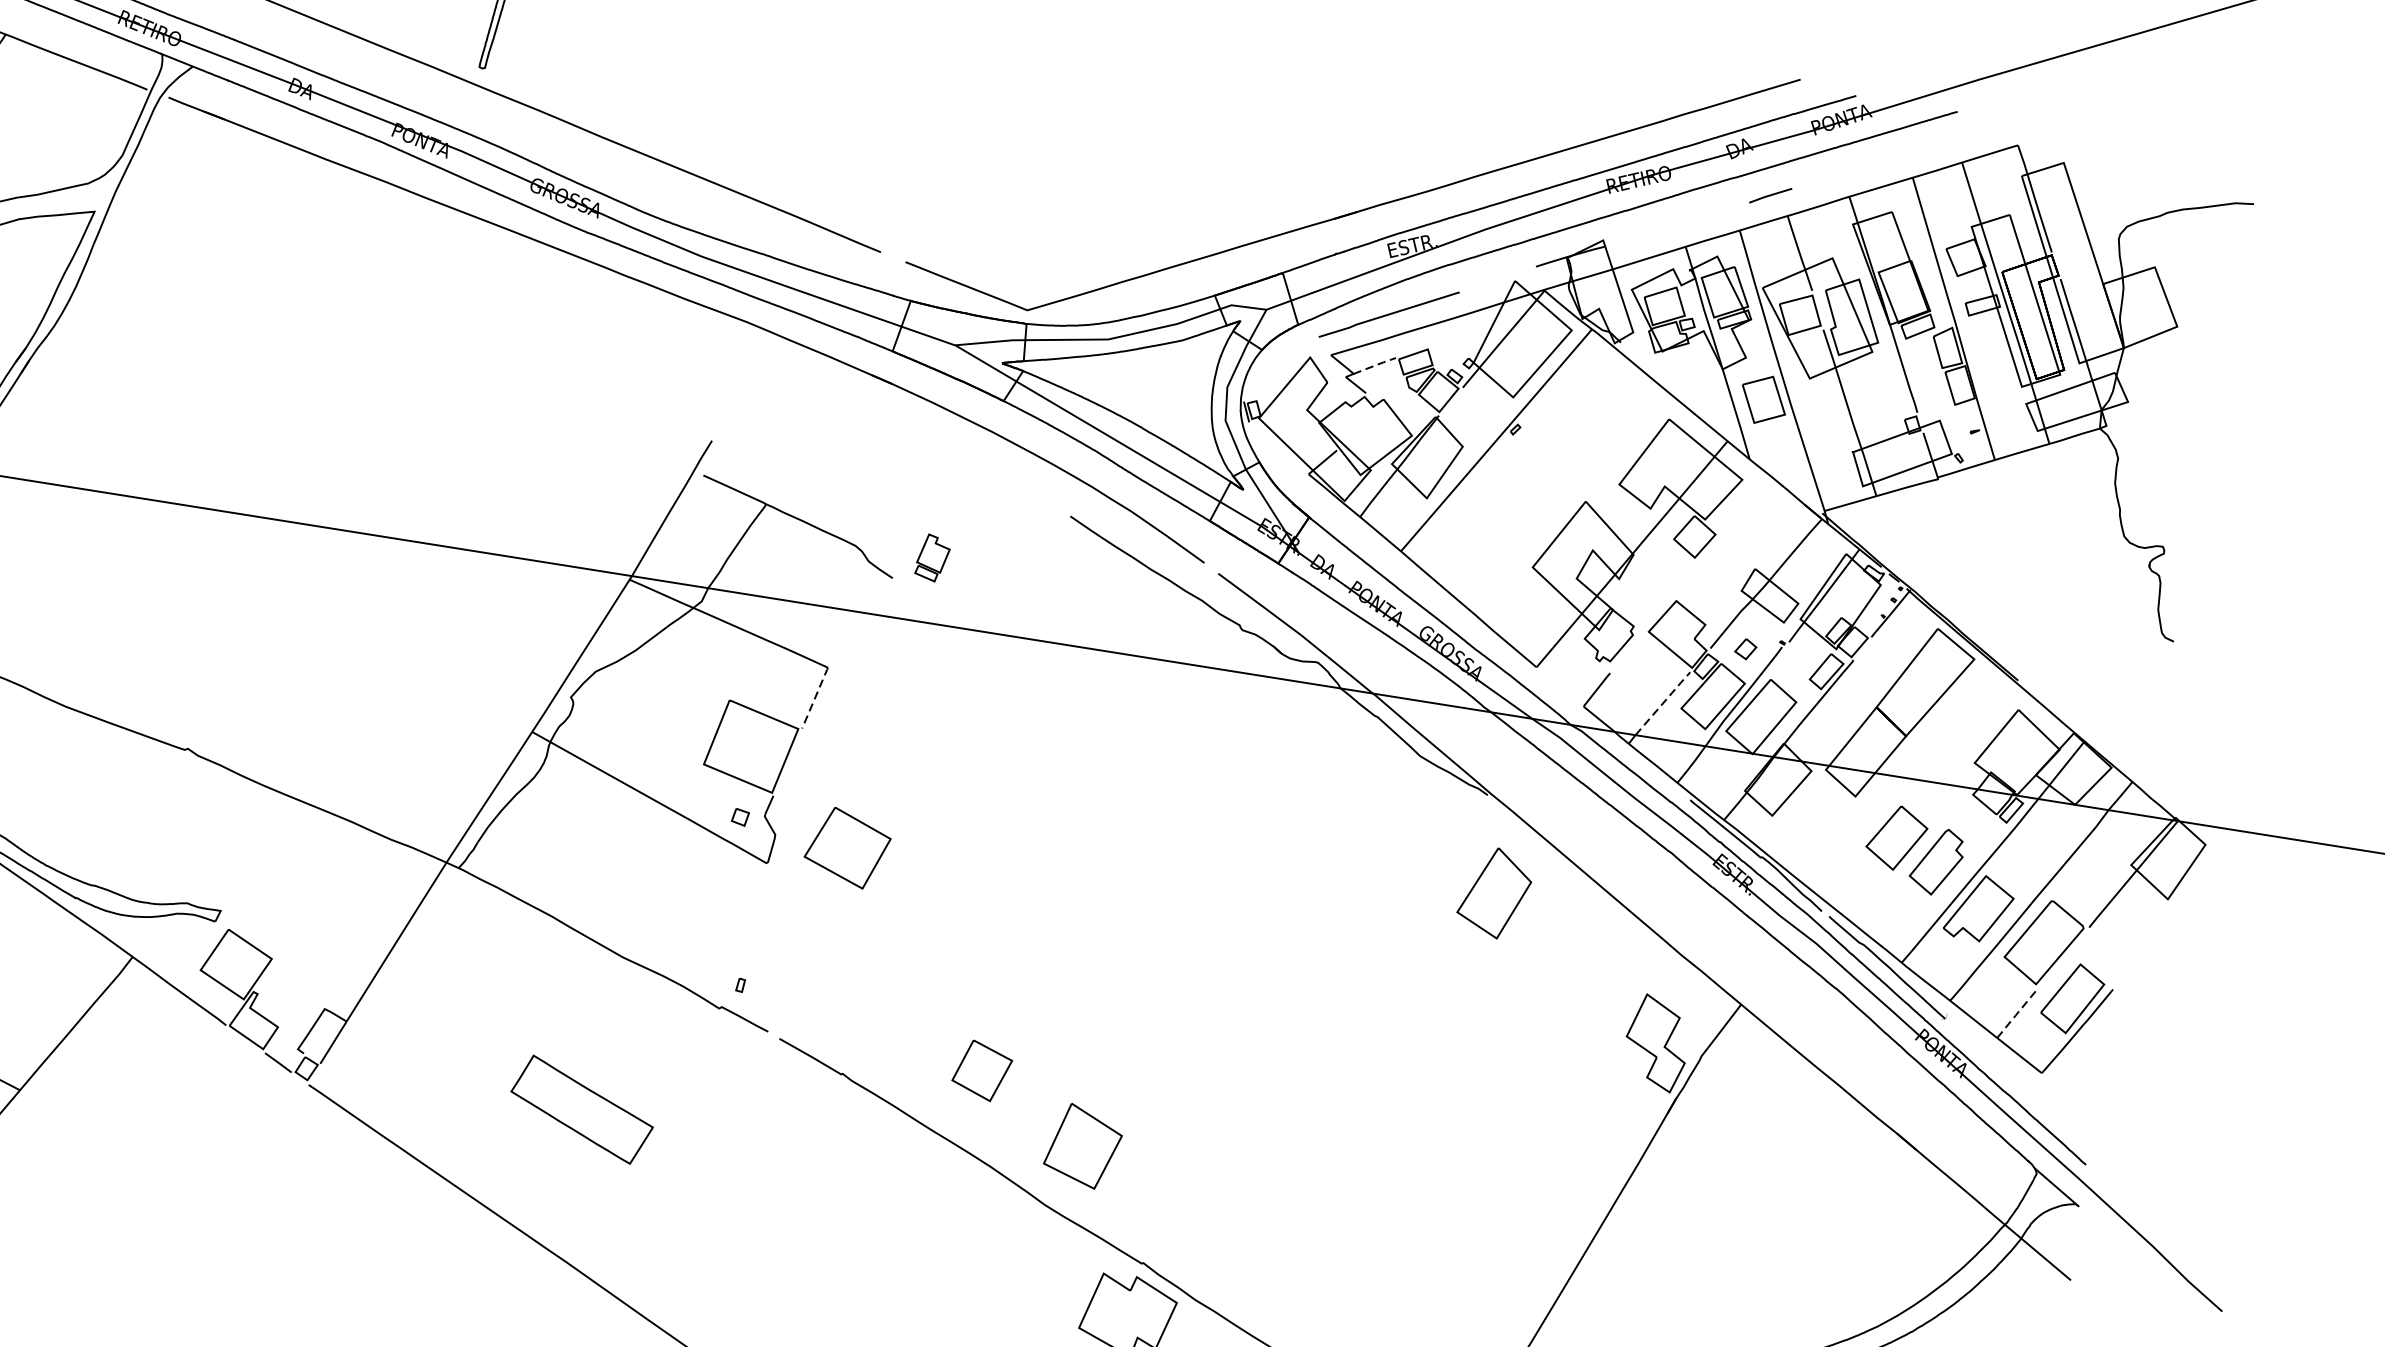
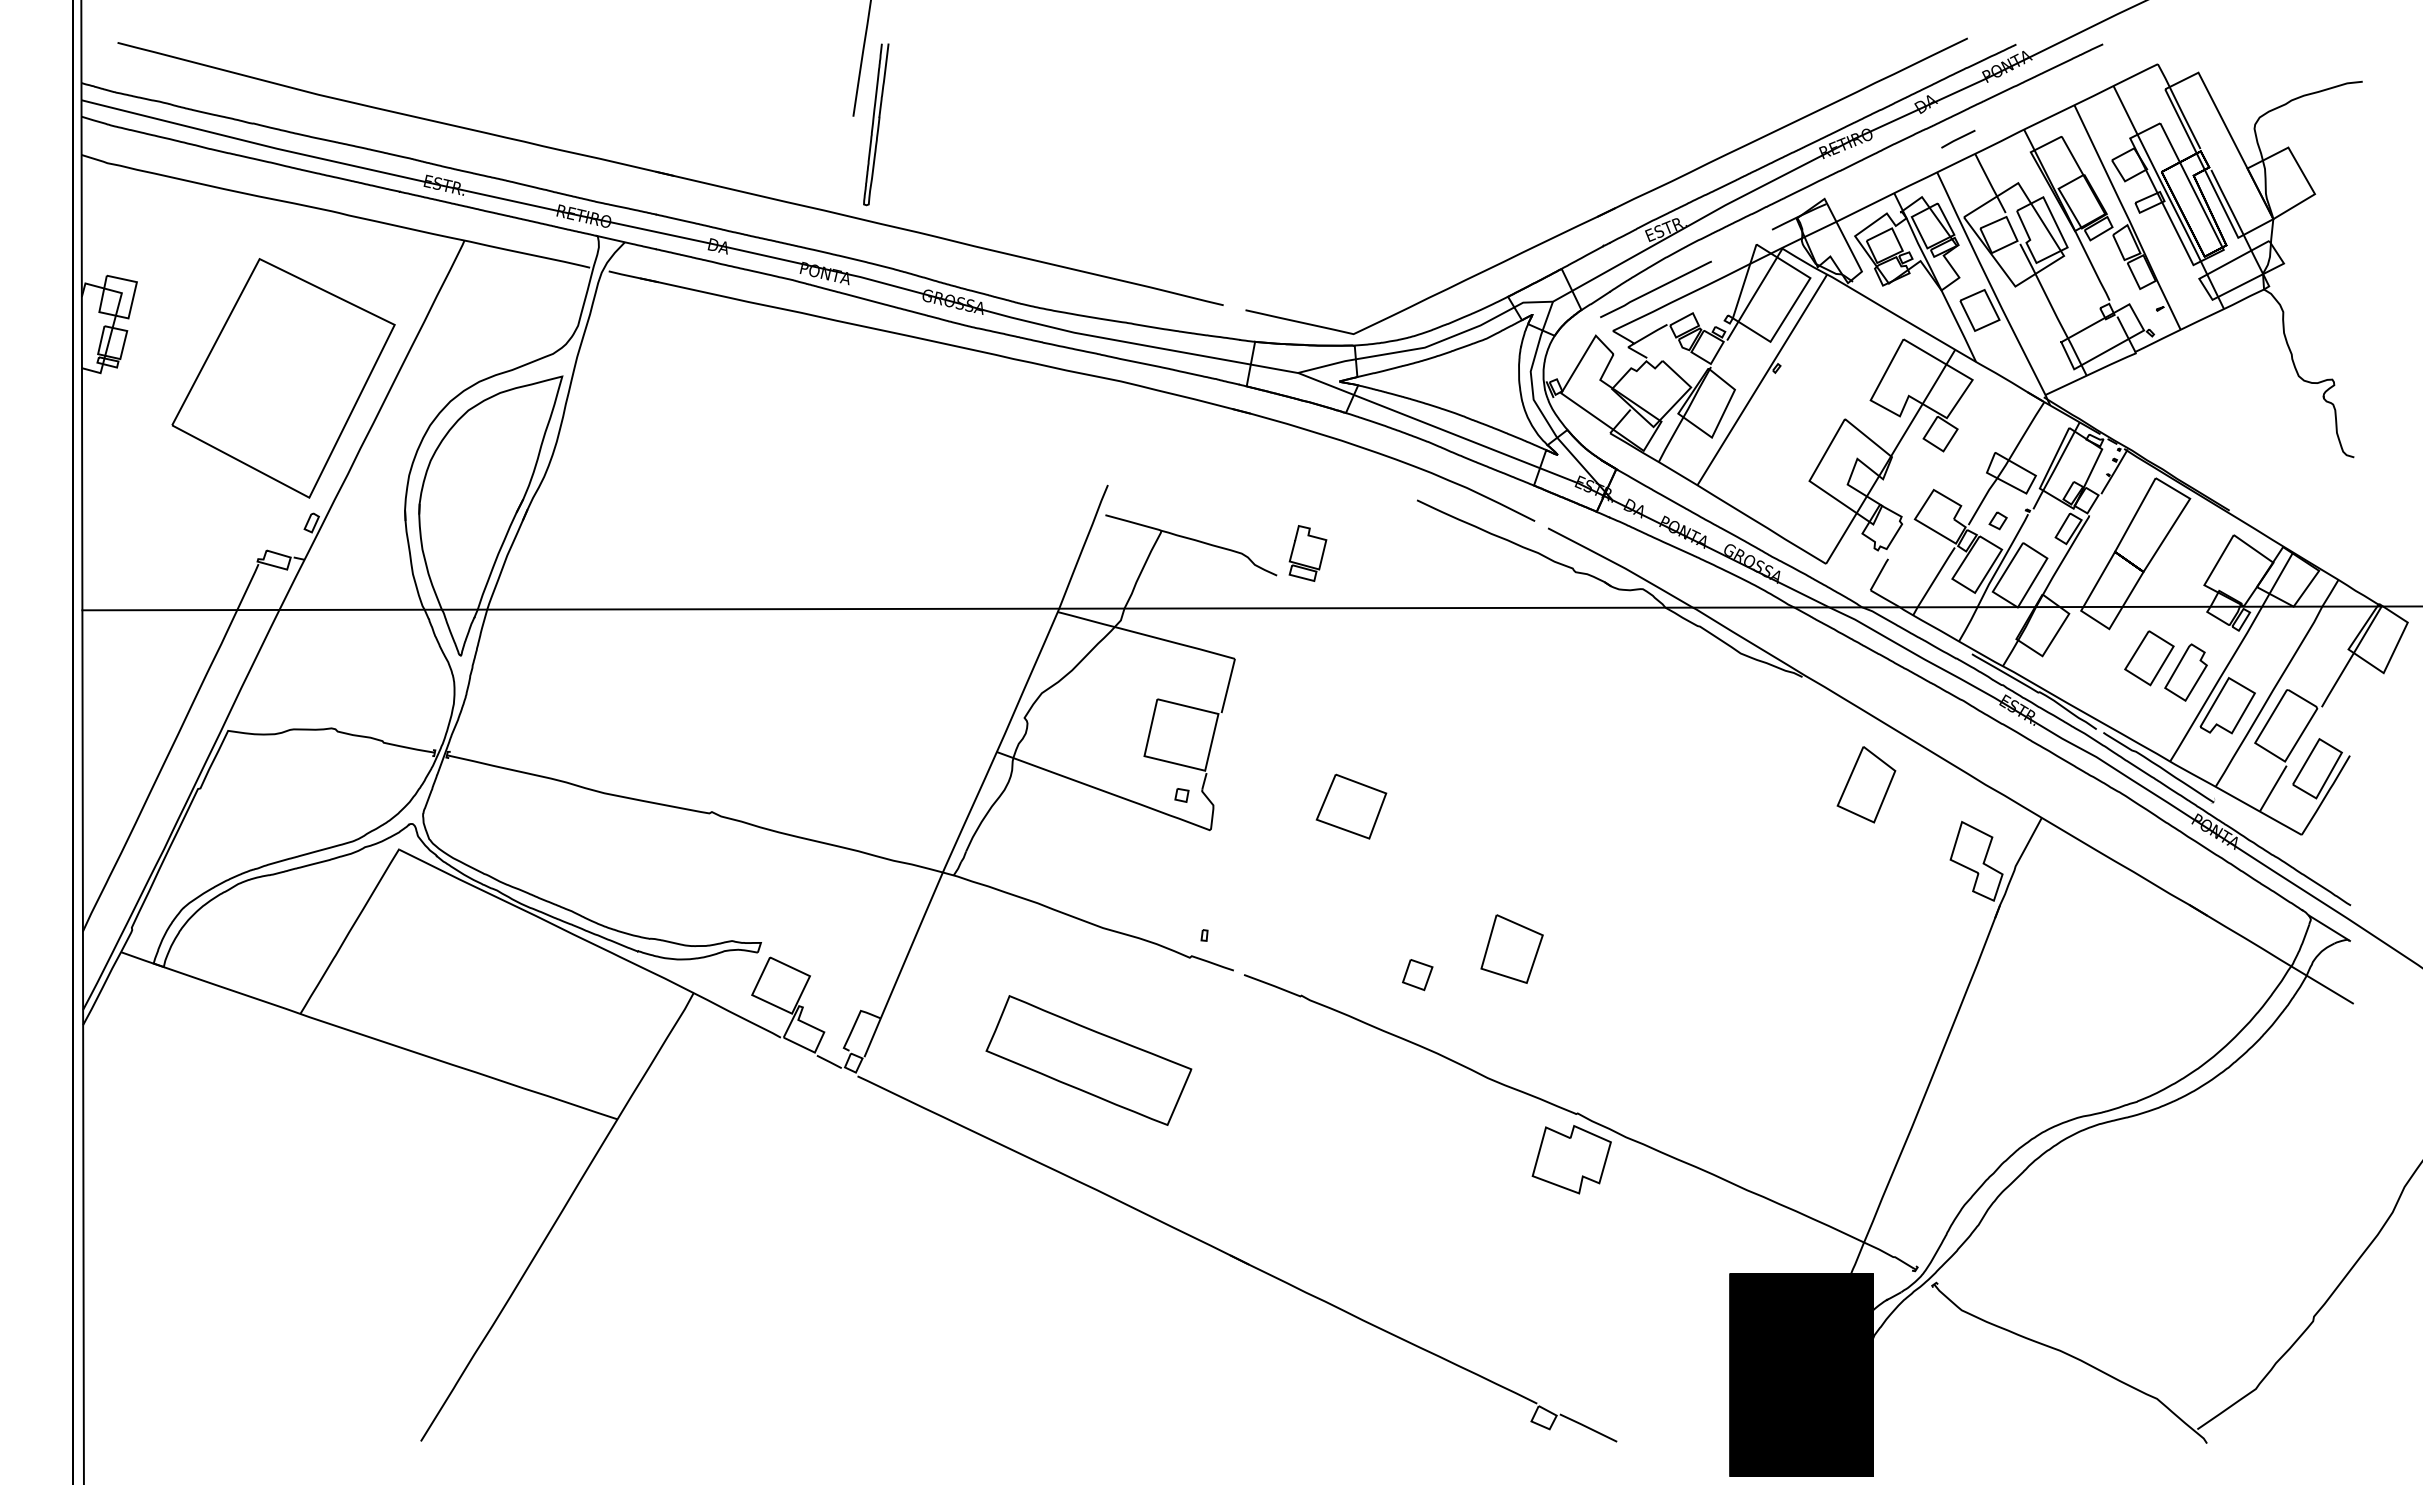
line: (1375, 365) -> (1651, 333), dashed -> solid
part: (932, 558) -> (1307, 553), size x1.43
line: (815, 697) -> (1228, 685), dashed -> solid
line: (1663, 702) -> (1936, 576), dashed -> solid
part: (847, 847) -> (1351, 806), moved
part: (1495, 892) -> (1866, 784), moved
line: (2017, 1013) -> (2273, 788), dashed -> solid
part: (982, 1071) -> (1417, 975), size x0.62
part: (581, 1109) -> (1088, 1060), size x1.67
part: (1082, 1145) -> (1511, 948), moved

